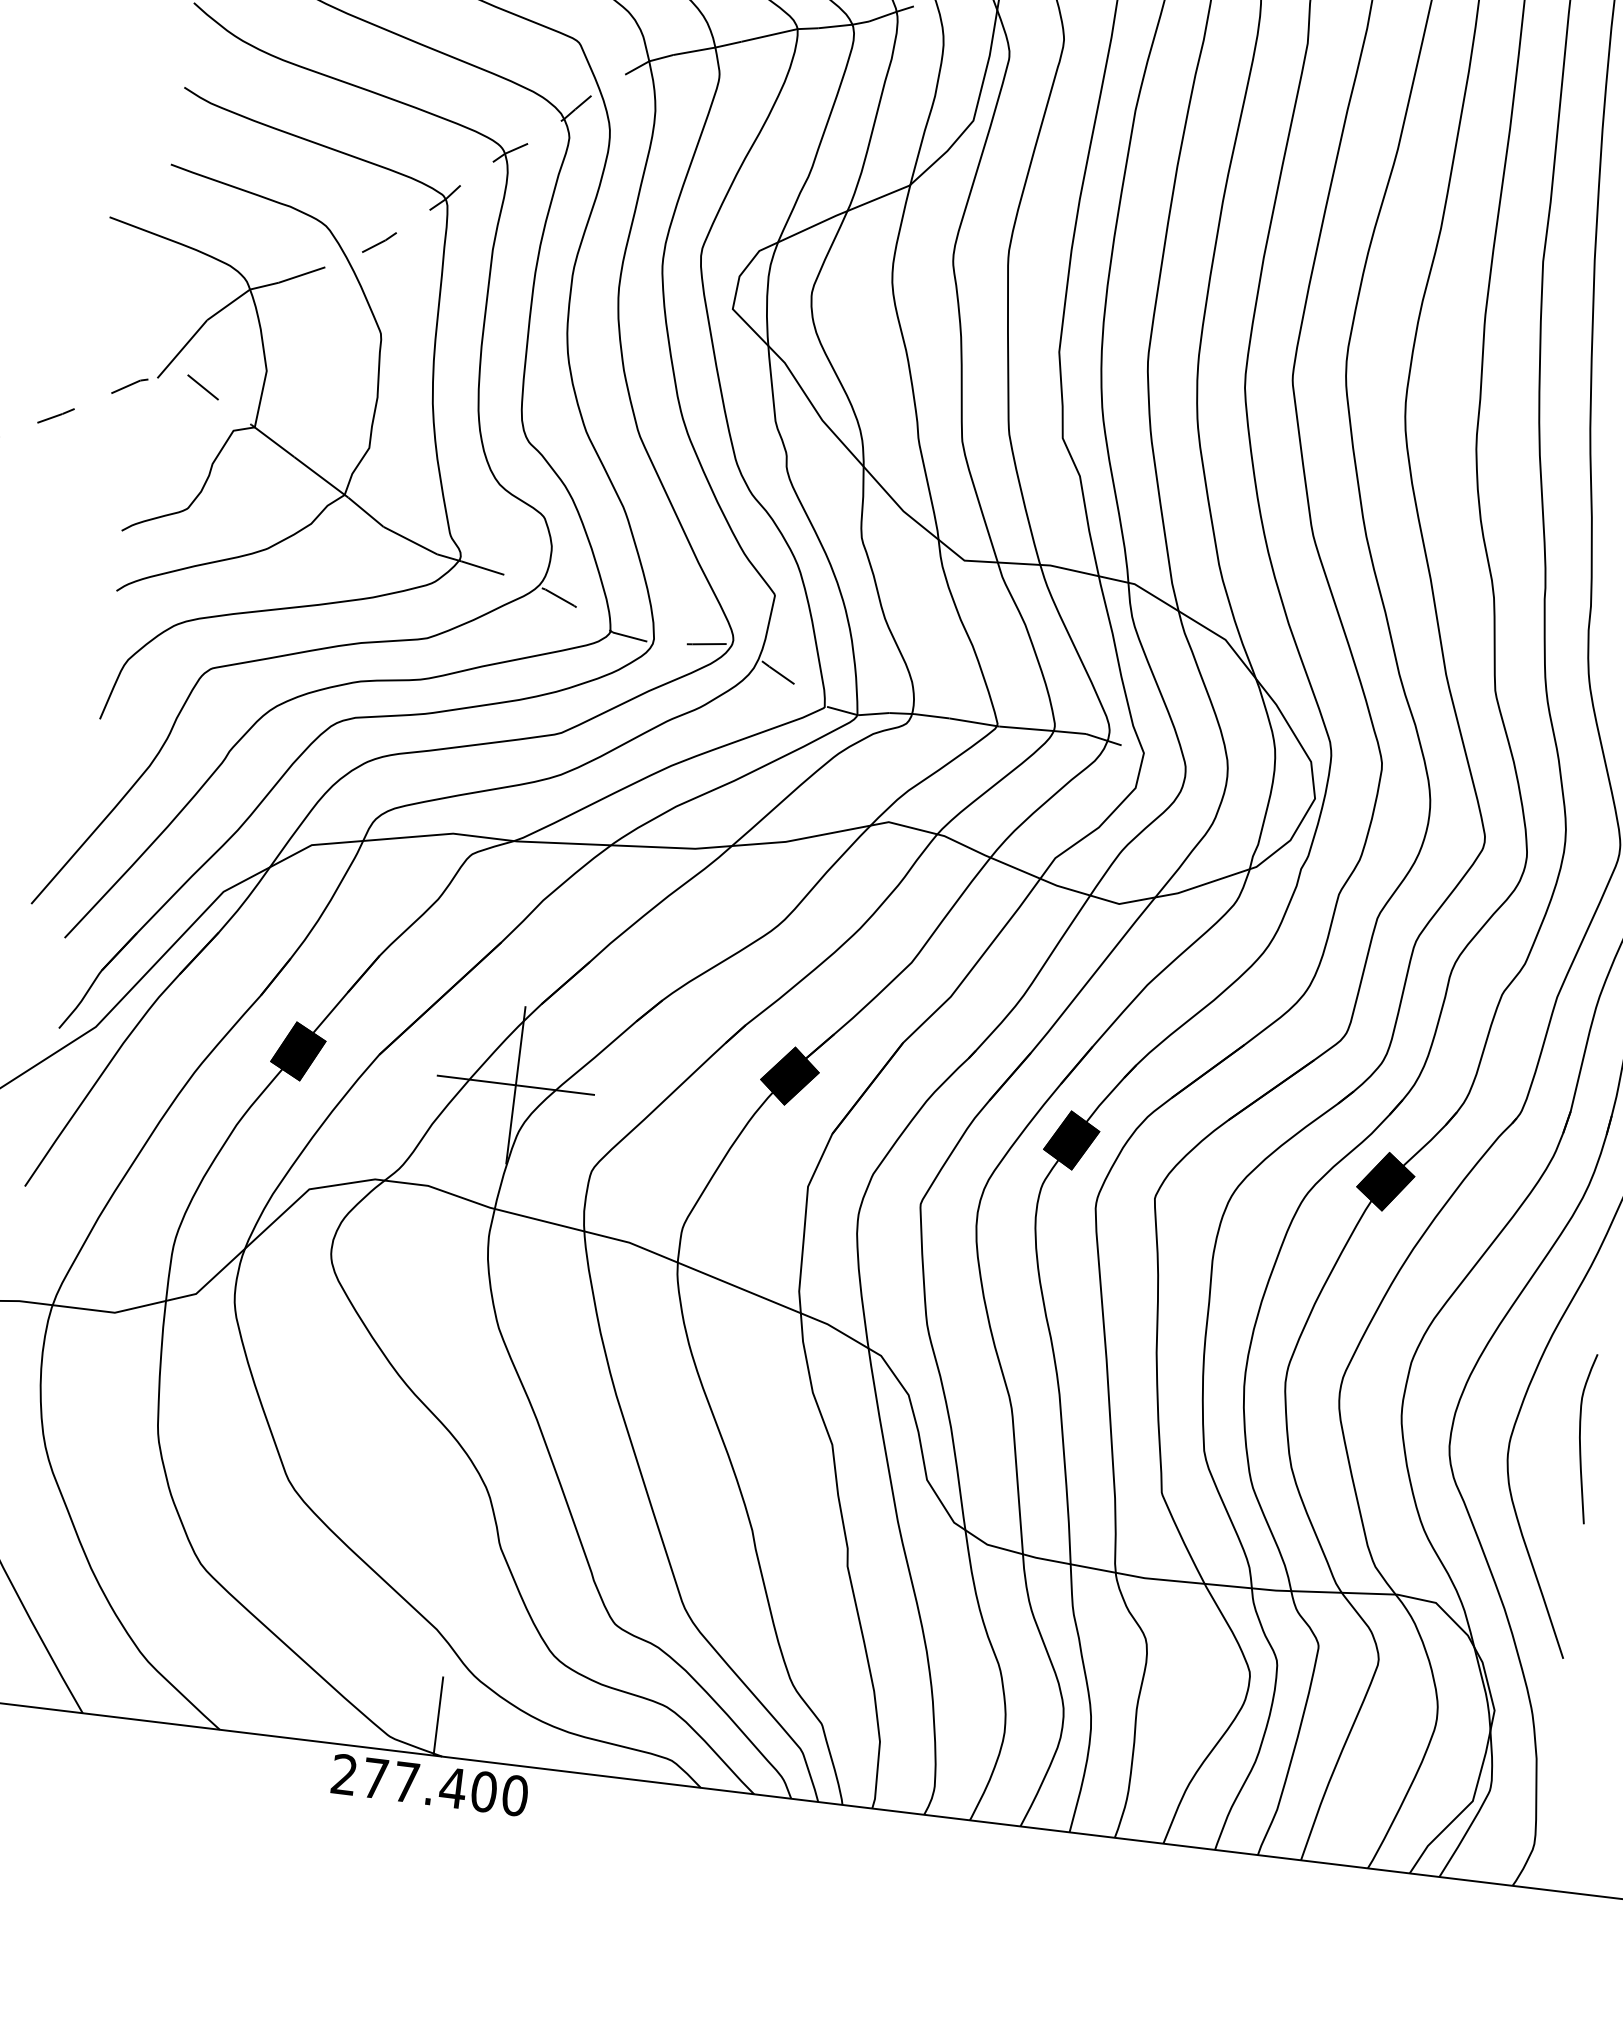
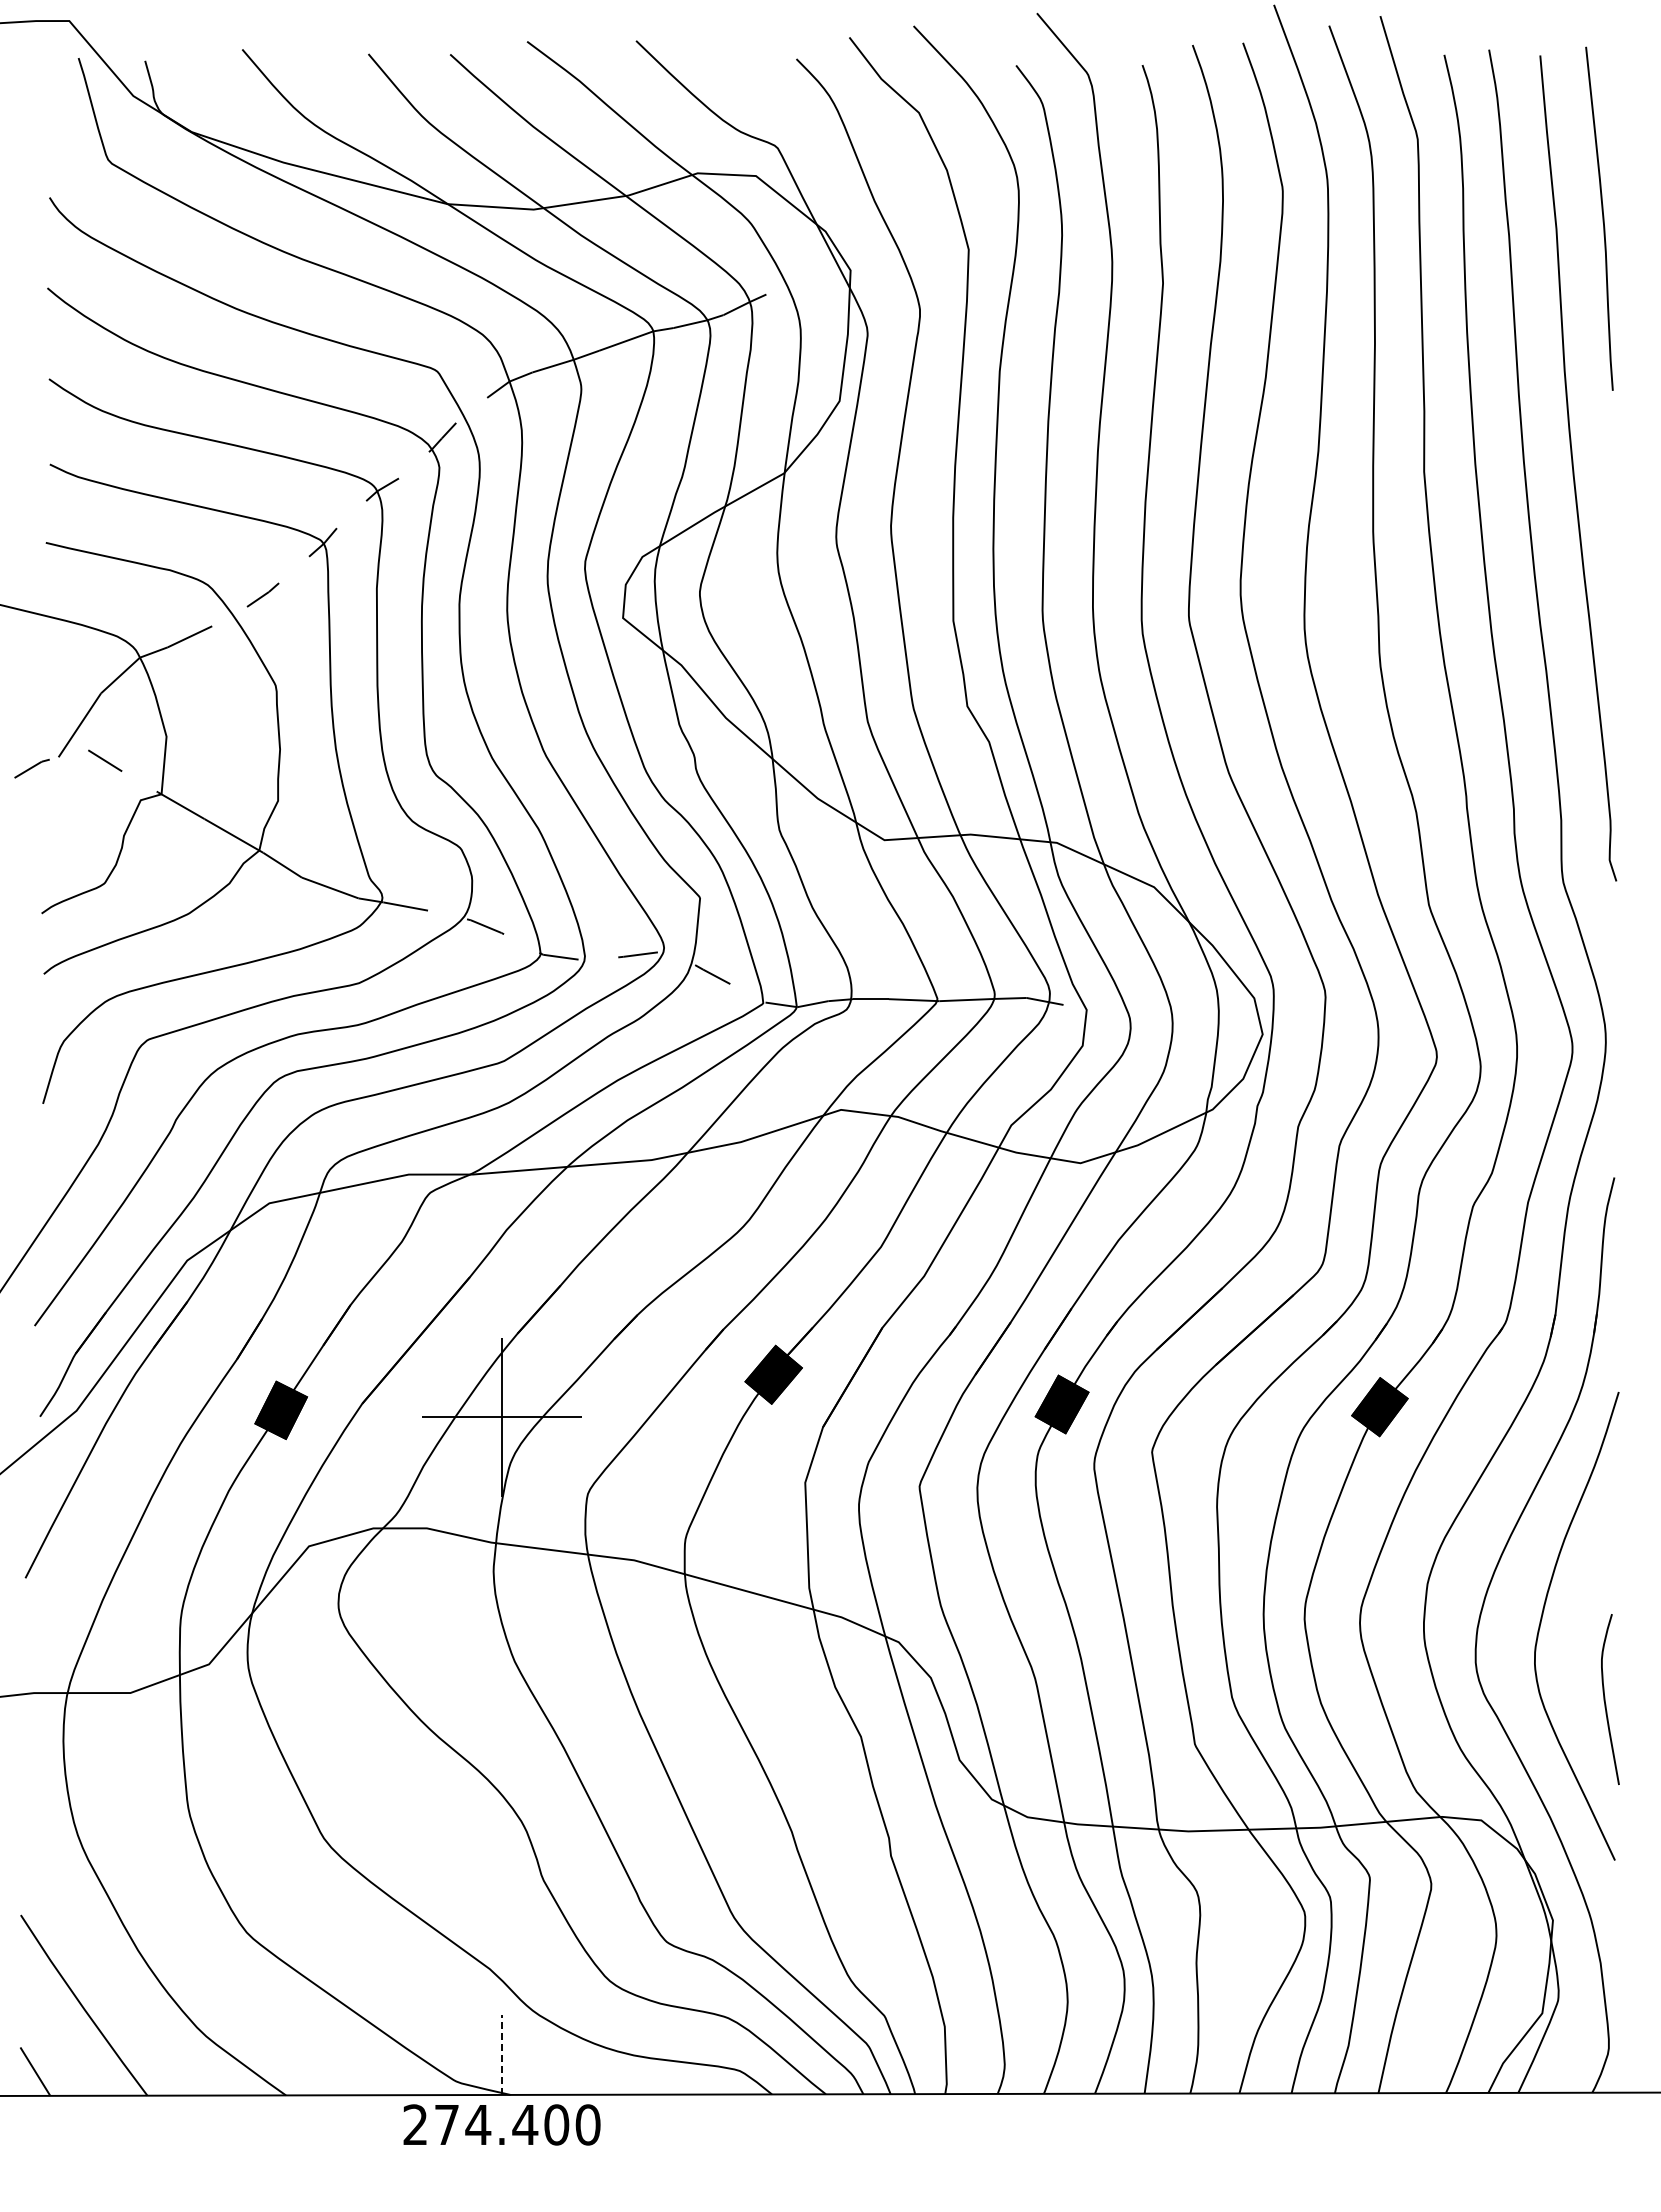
curve: (1580, 1438) -> (1605, 1699), moved
line: (437, 1716) -> (501, 2055), solid -> dashed
text: (406, 1781) -> (478, 2124), 277.400 -> 274.400

